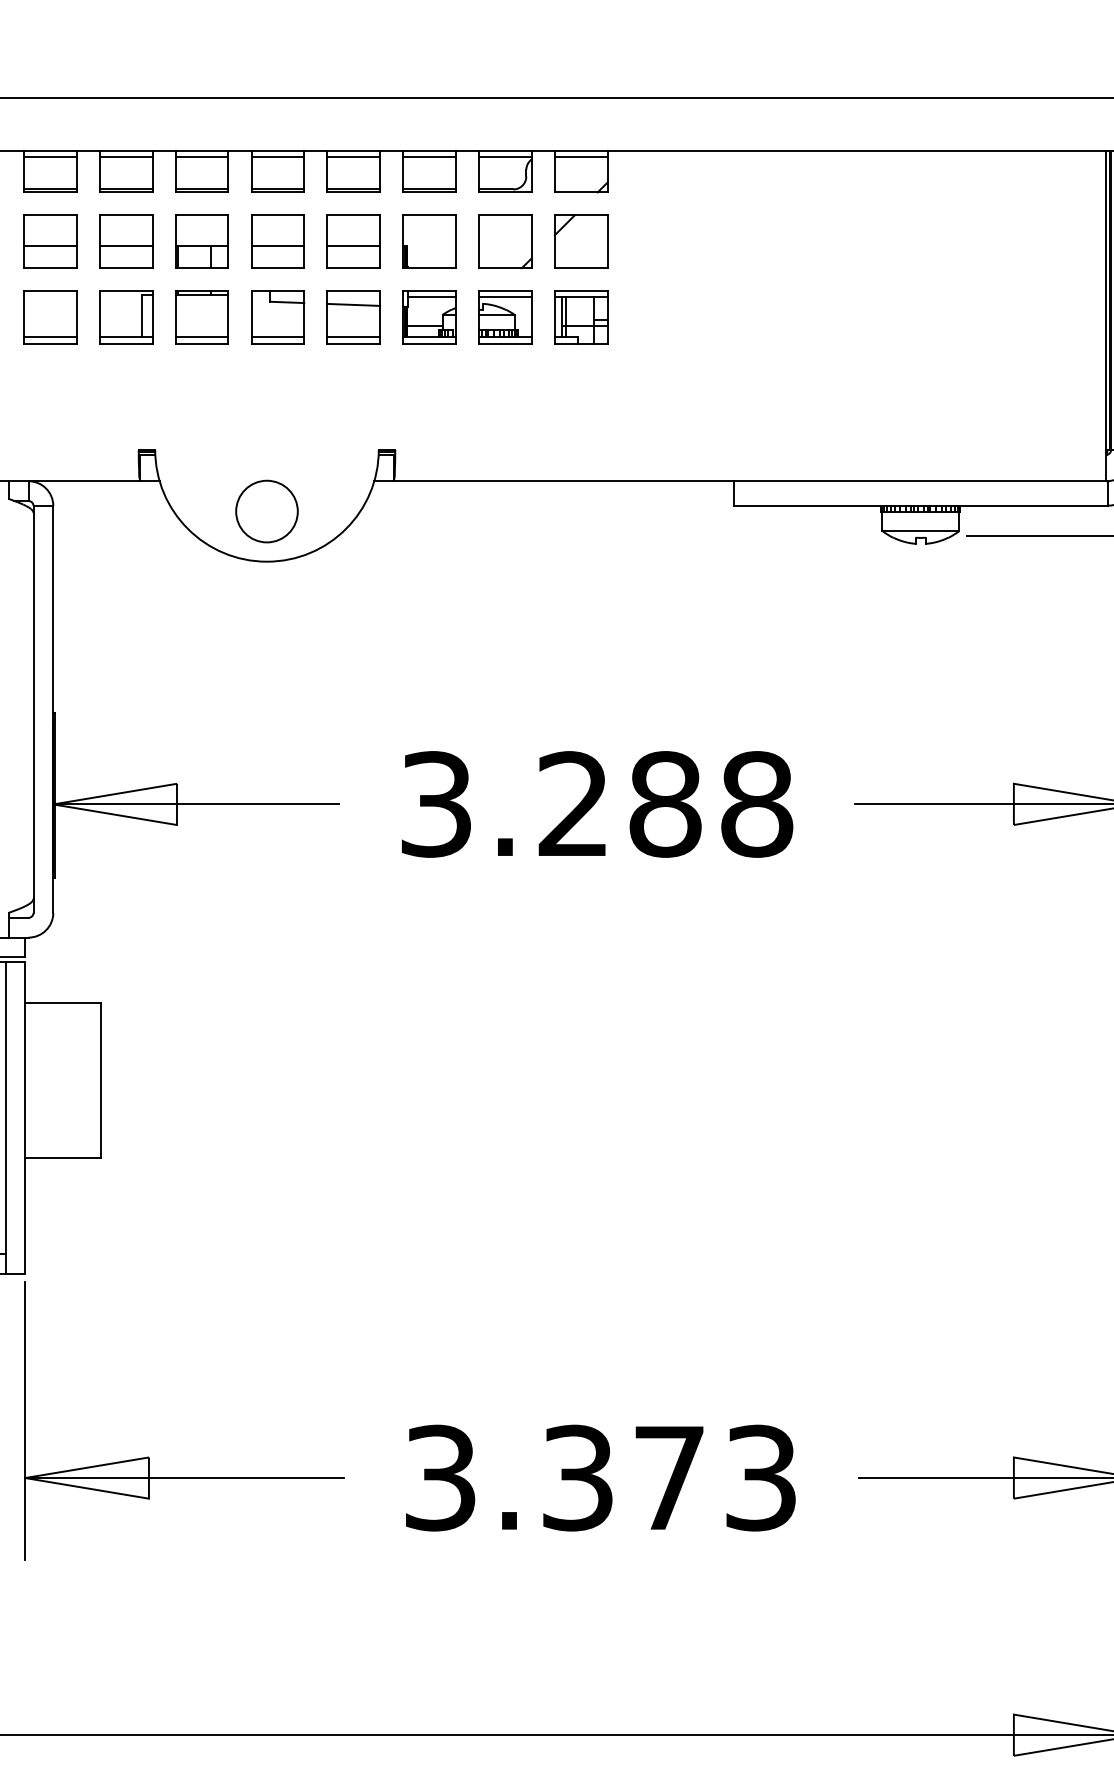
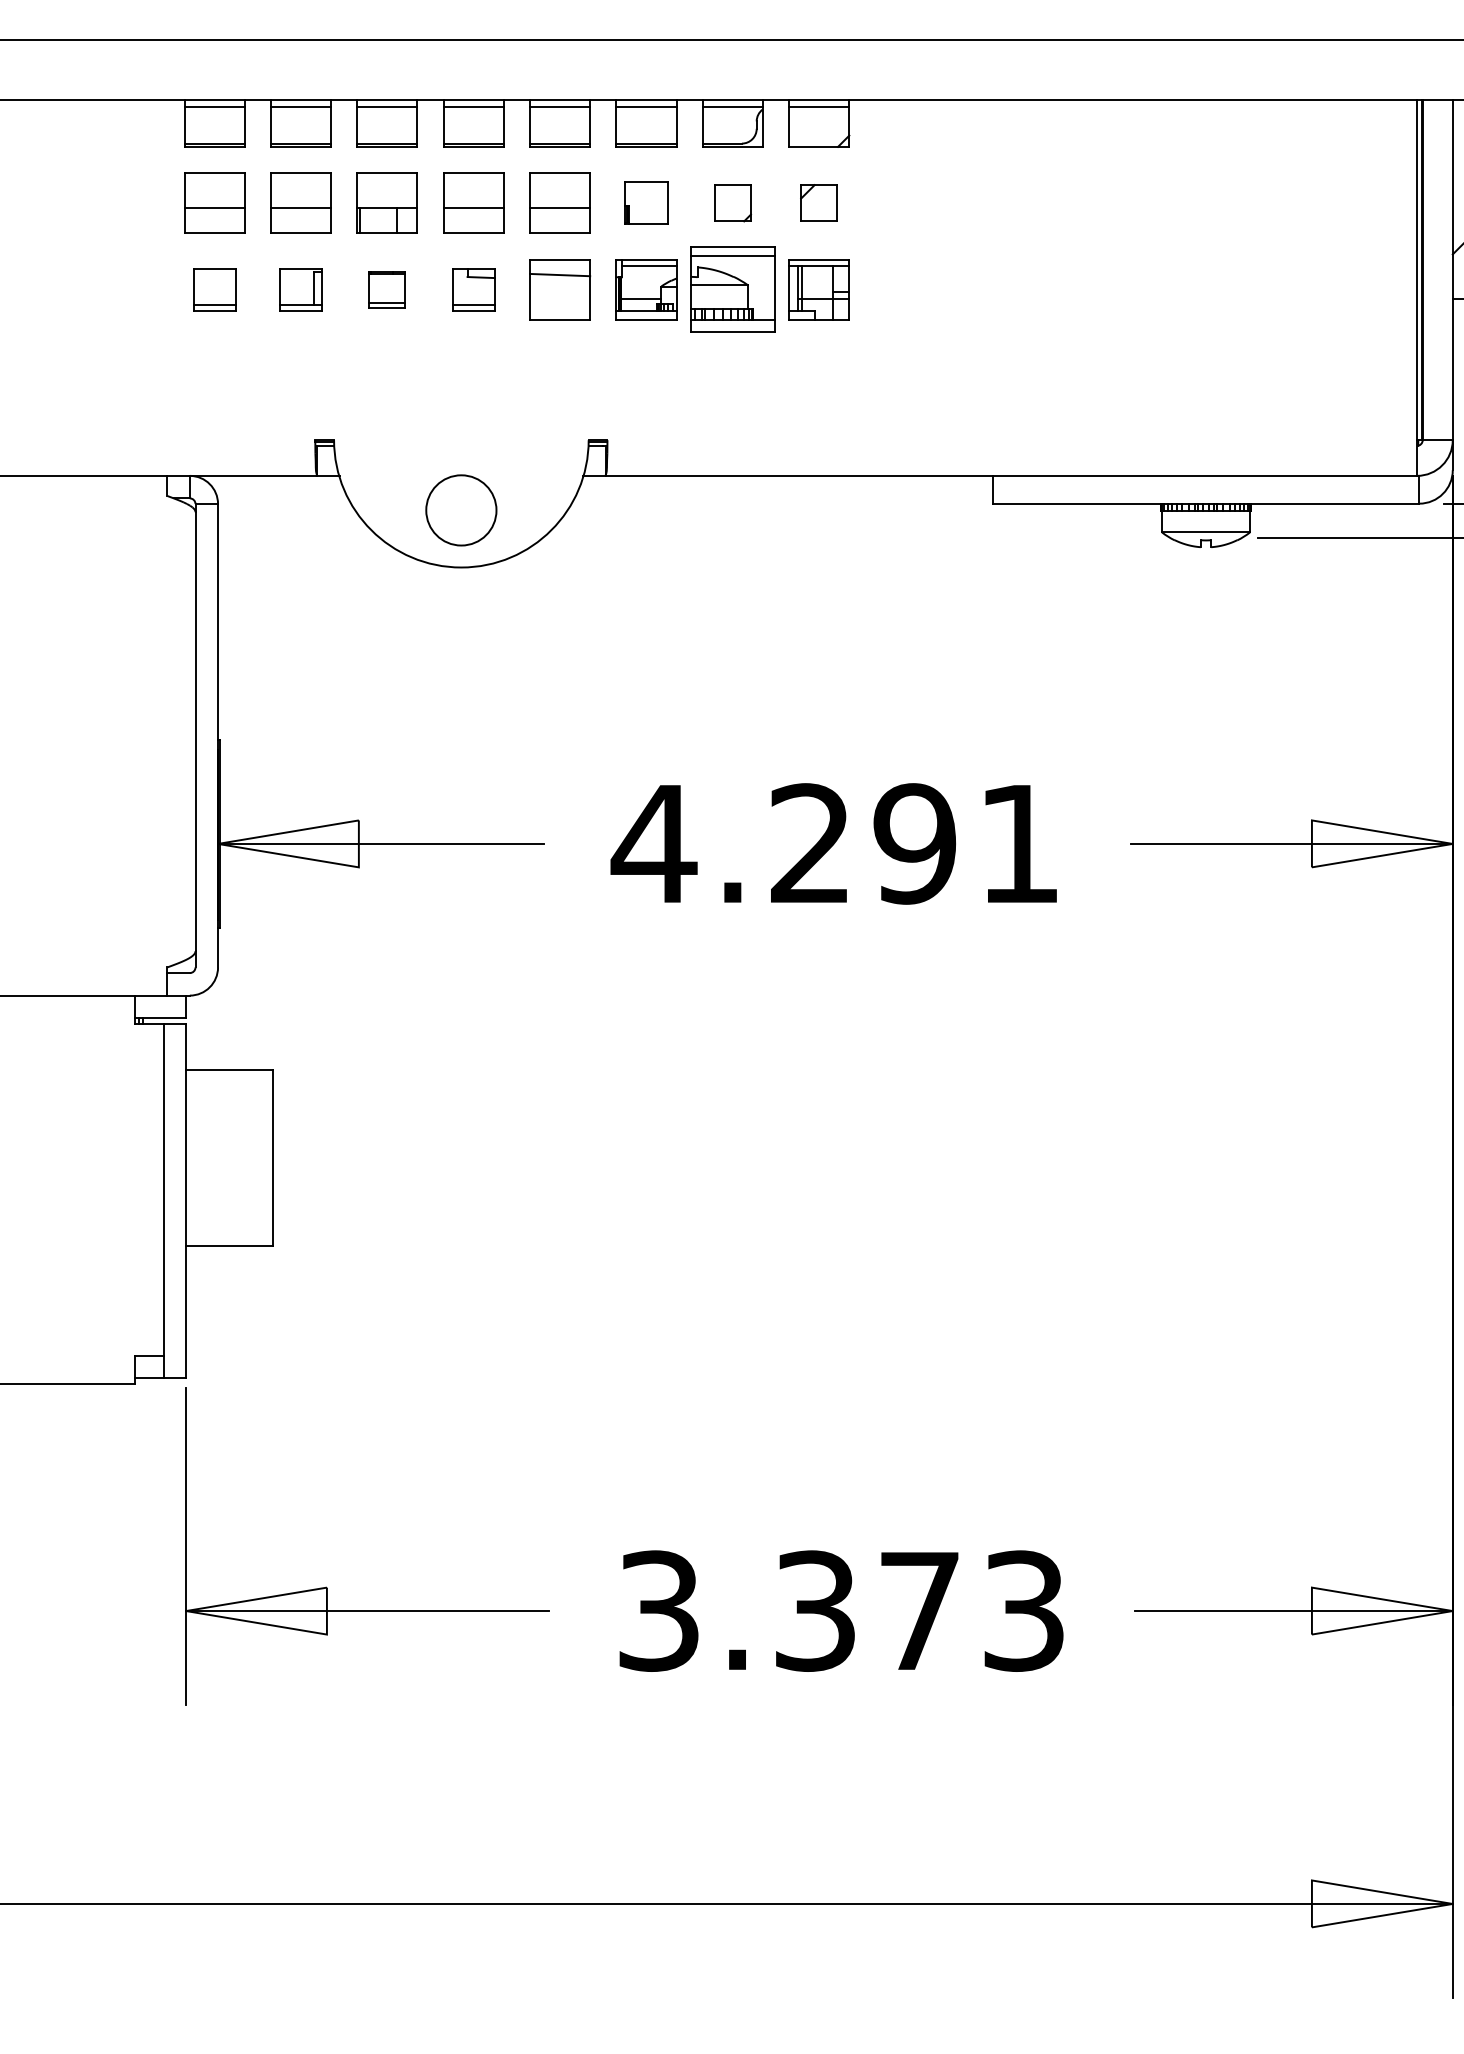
part: (429, 241) -> (646, 202), size x0.7
part: (580, 241) -> (818, 202), size x0.6
part: (505, 242) -> (732, 203), size x0.6
part: (50, 317) -> (214, 289), size x0.7
part: (125, 317) -> (300, 289), size x0.7
part: (201, 317) -> (386, 289), size x0.6
part: (277, 317) -> (473, 289), size x0.7
part: (505, 317) -> (732, 289), size x1.4
line: (354, 336) -> (560, 311), removed
text: (595, 804) -> (835, 843), 3.288 -> 4.291

